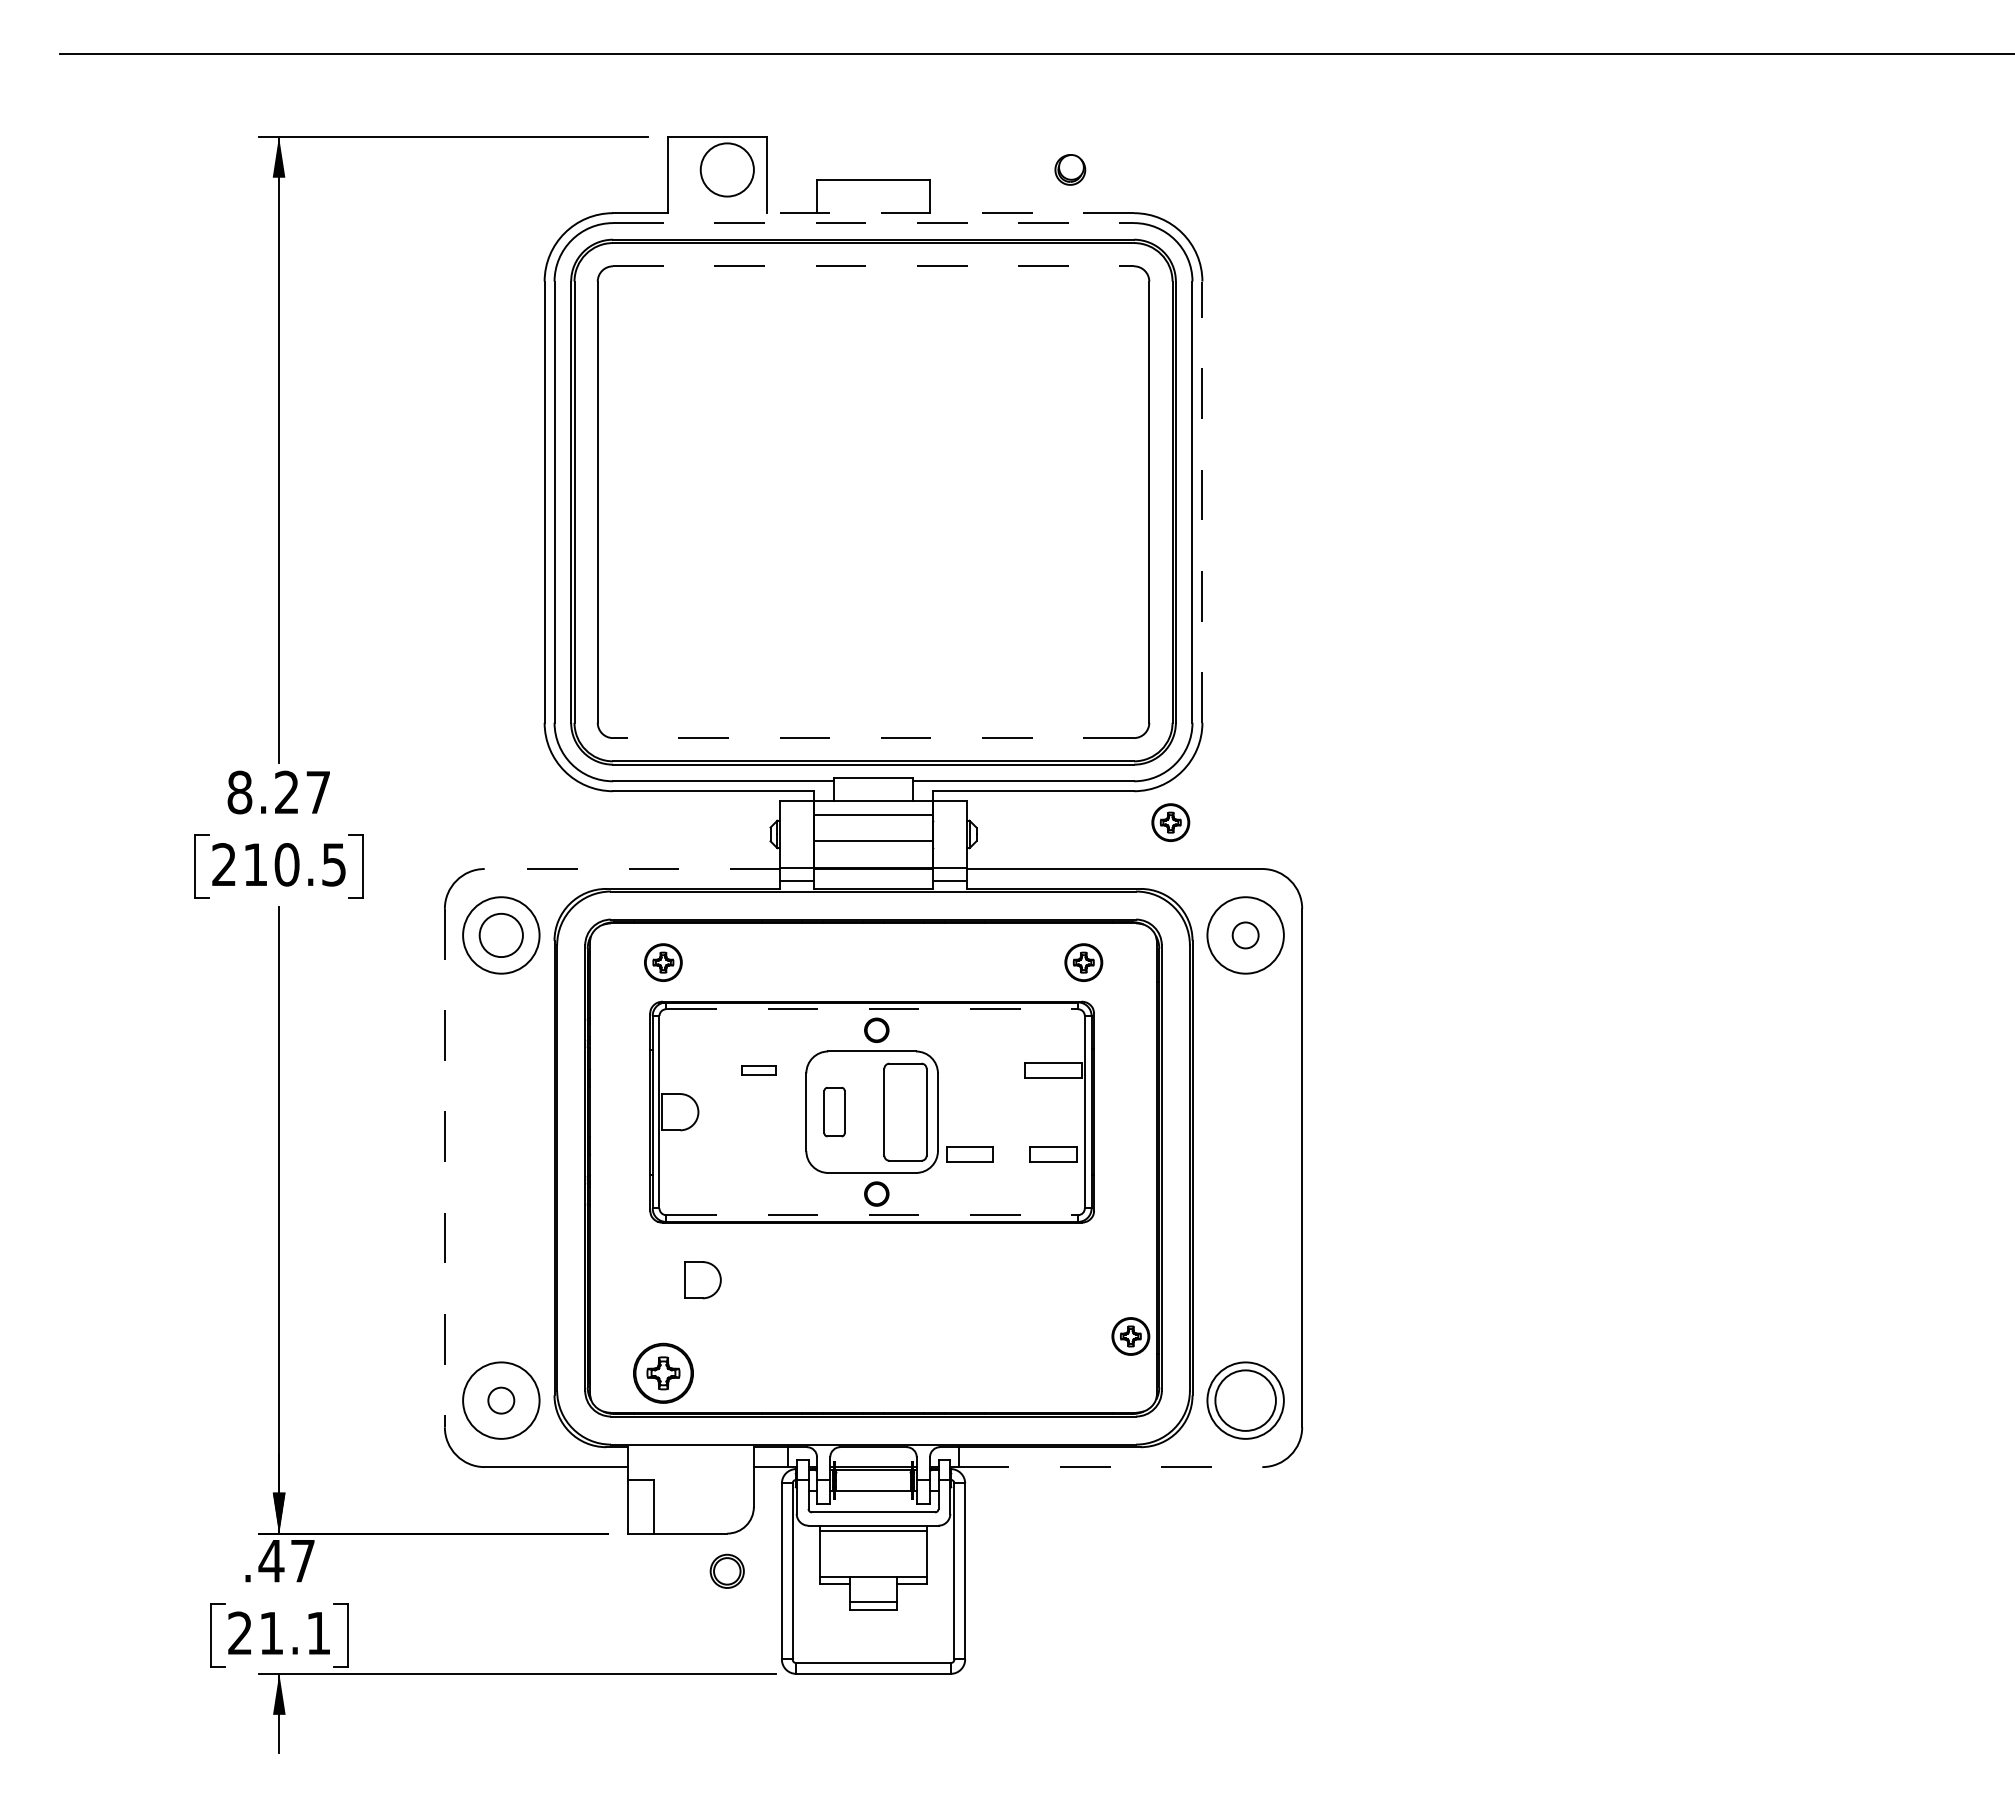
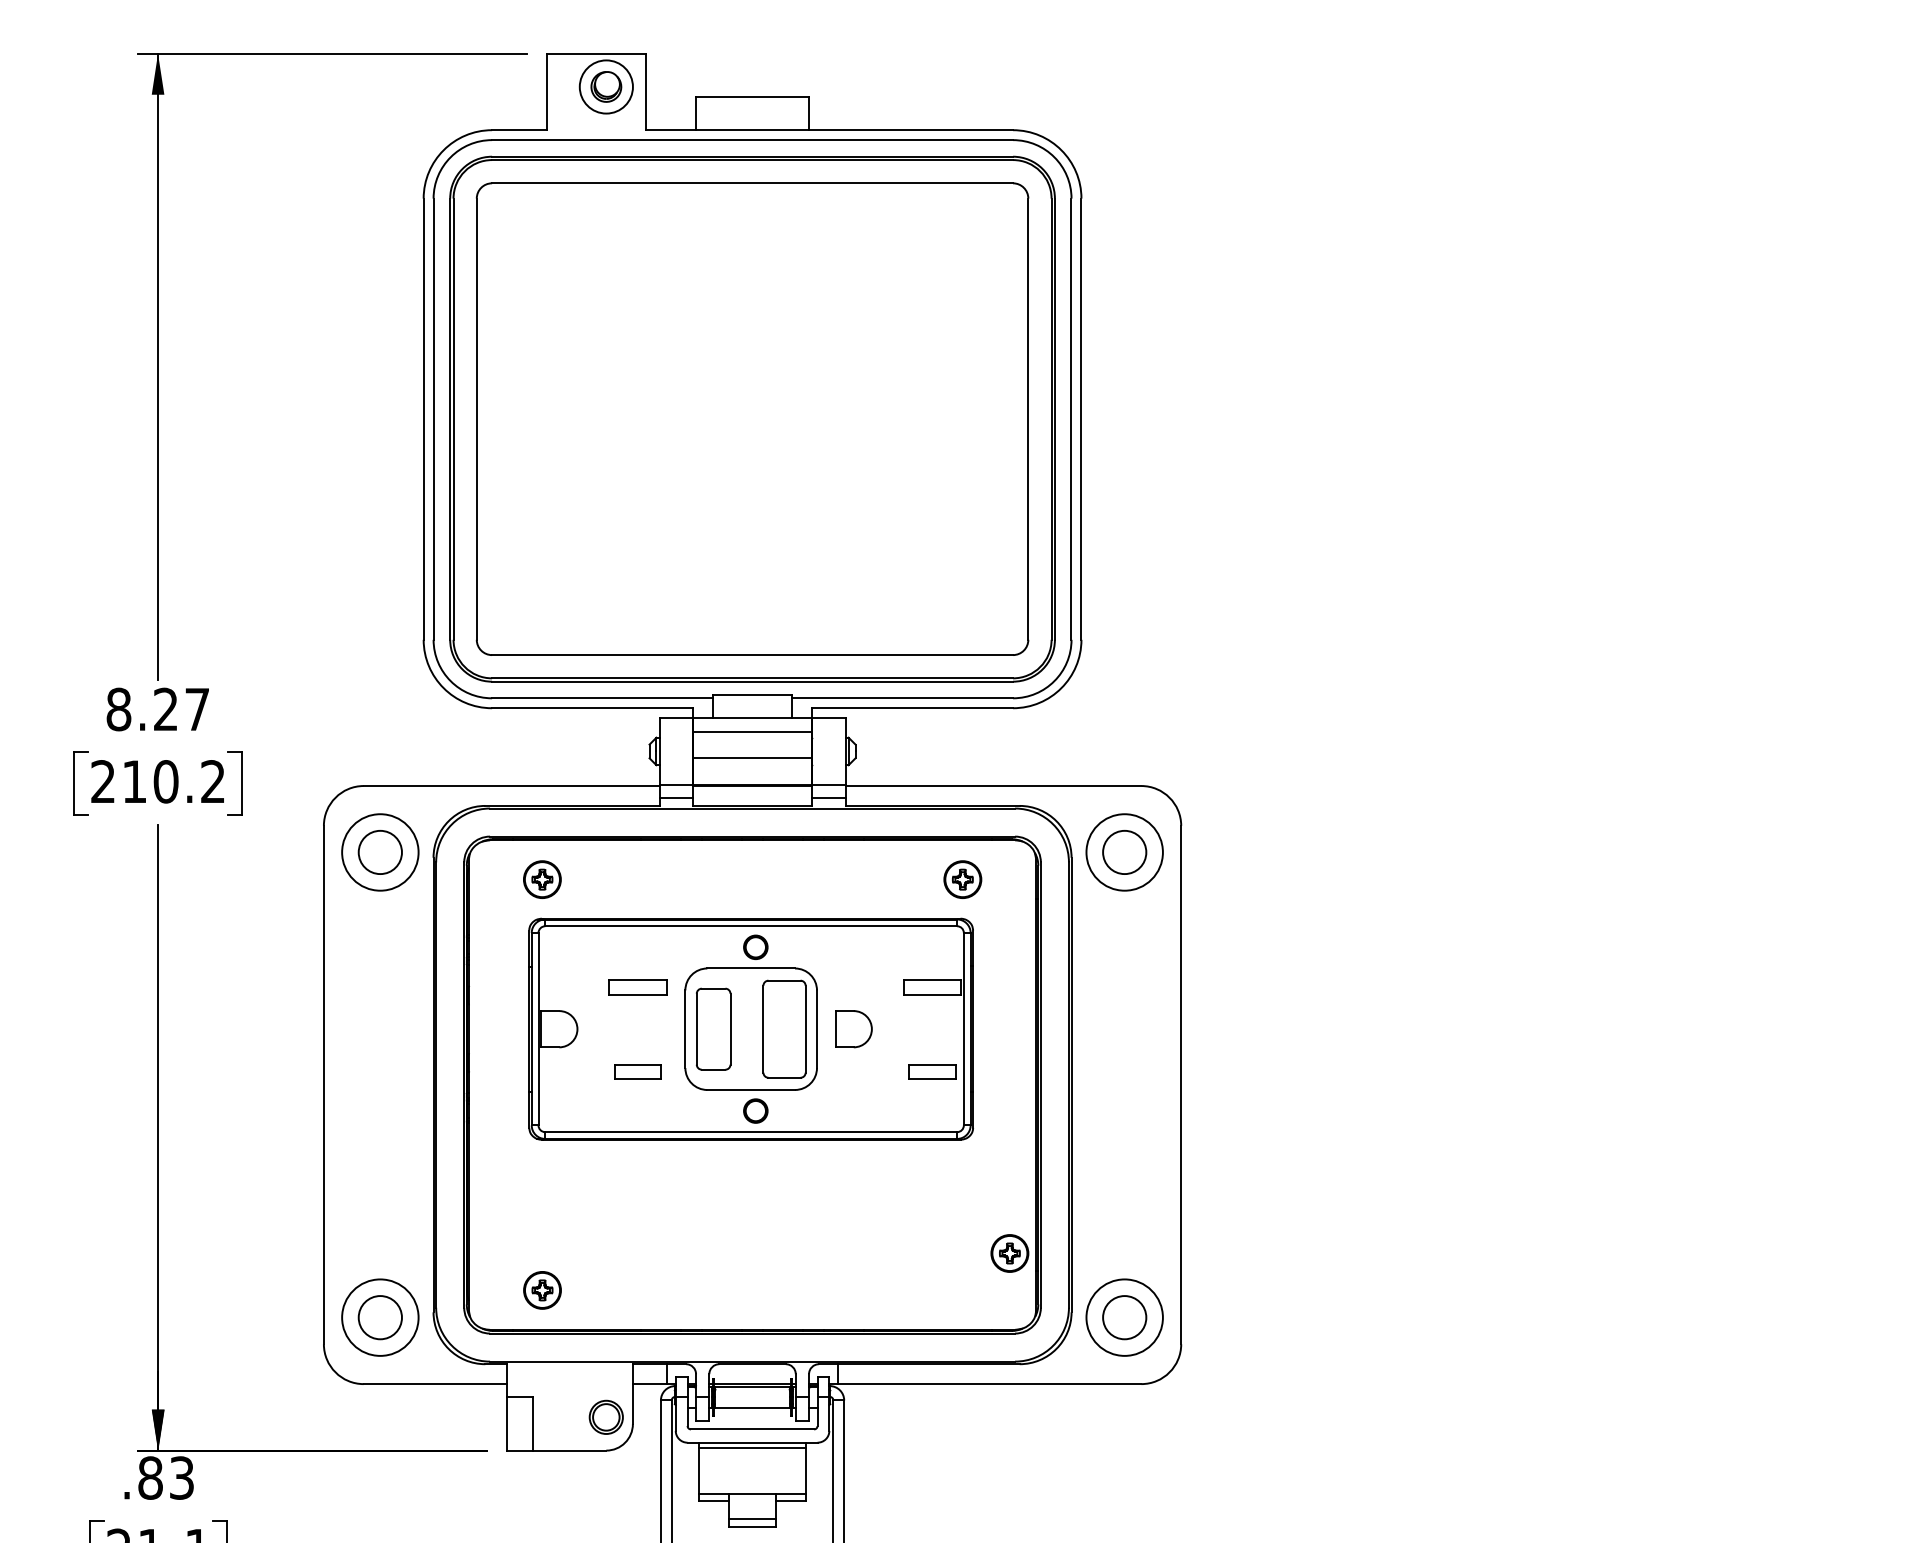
part: (1070, 169) -> (606, 86), moved
line: (950, 213) -> (829, 130), dashed -> solid
line: (874, 223) -> (753, 140), dashed -> solid
line: (874, 266) -> (753, 183), dashed -> solid
line: (1202, 502) -> (1081, 419), dashed -> solid
line: (873, 738) -> (752, 655), dashed -> solid
part: (1170, 822) -> (1049, 739), removed
text: (333, 864) -> (212, 781), 210.5 -> 210.2
line: (632, 869) -> (511, 786), dashed -> solid
circle: (1245, 935) -> (1124, 852), size x1.67
line: (872, 1009) -> (751, 926), dashed -> solid
part: (758, 1070) -> (637, 987), size x1.67
part: (834, 1111) -> (713, 1028), size x1.67
part: (969, 1154) -> (637, 1071), moved
line: (444, 1168) -> (323, 1085), dashed -> solid
line: (872, 1215) -> (751, 1132), dashed -> solid
part: (702, 1280) -> (853, 1029), moved
part: (663, 1373) -> (542, 1290), size x0.62
circle: (500, 1400) -> (379, 1317), size x1.67
circle: (1245, 1400) -> (1124, 1317), size x0.71
line: (1110, 1467) -> (989, 1384), dashed -> solid
text: (286, 1560) -> (165, 1477), .47 -> .83
part: (726, 1570) -> (605, 1416), moved

